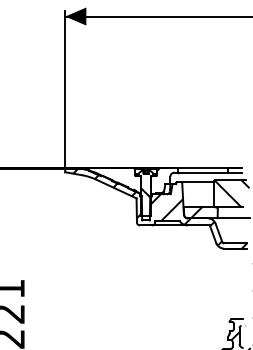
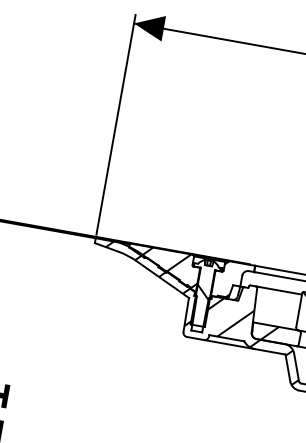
hatch: (119, 179) -> (169, 266), added

